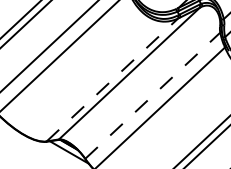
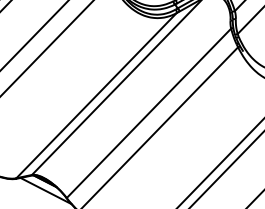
line: (112, 79) -> (96, 95), dashed -> solid
line: (153, 95) -> (149, 113), dashed -> solid

